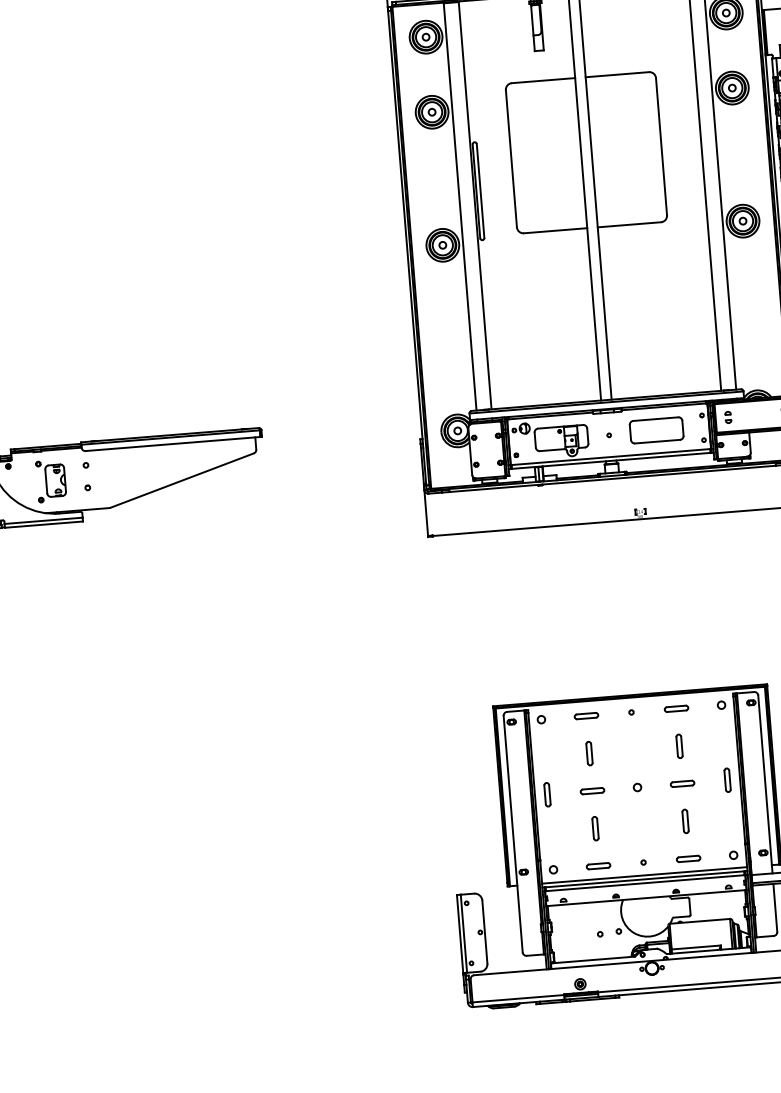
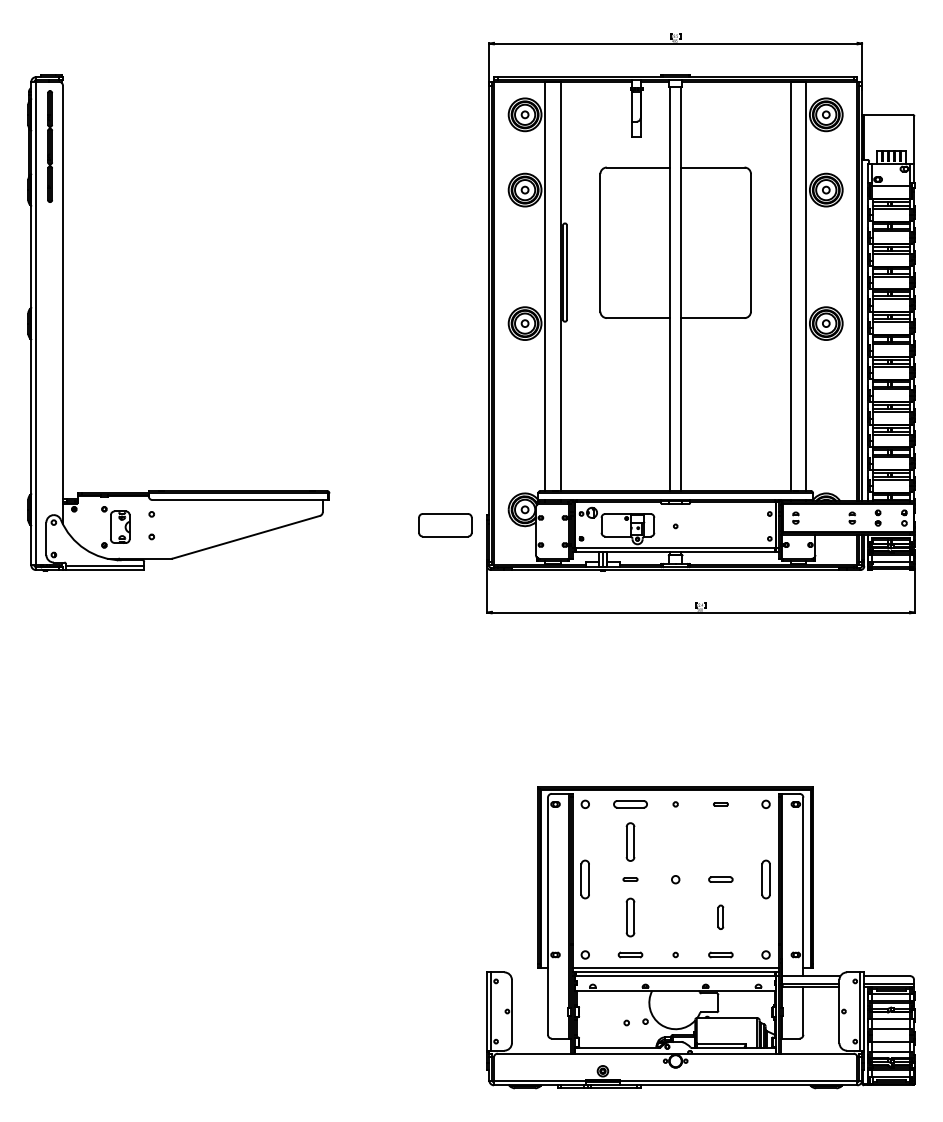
part: (656, 430) -> (445, 525), moved
part: (676, 708) -> (720, 804), size x0.6
part: (586, 716) -> (630, 804), size x1.4
part: (679, 745) -> (720, 841), removed
part: (589, 753) -> (630, 841), size x1.6
part: (727, 780) -> (765, 879), size x1.6
part: (592, 790) -> (630, 879), size x0.6
part: (547, 794) -> (585, 879), size x1.6
part: (595, 827) -> (630, 916), size x1.6

